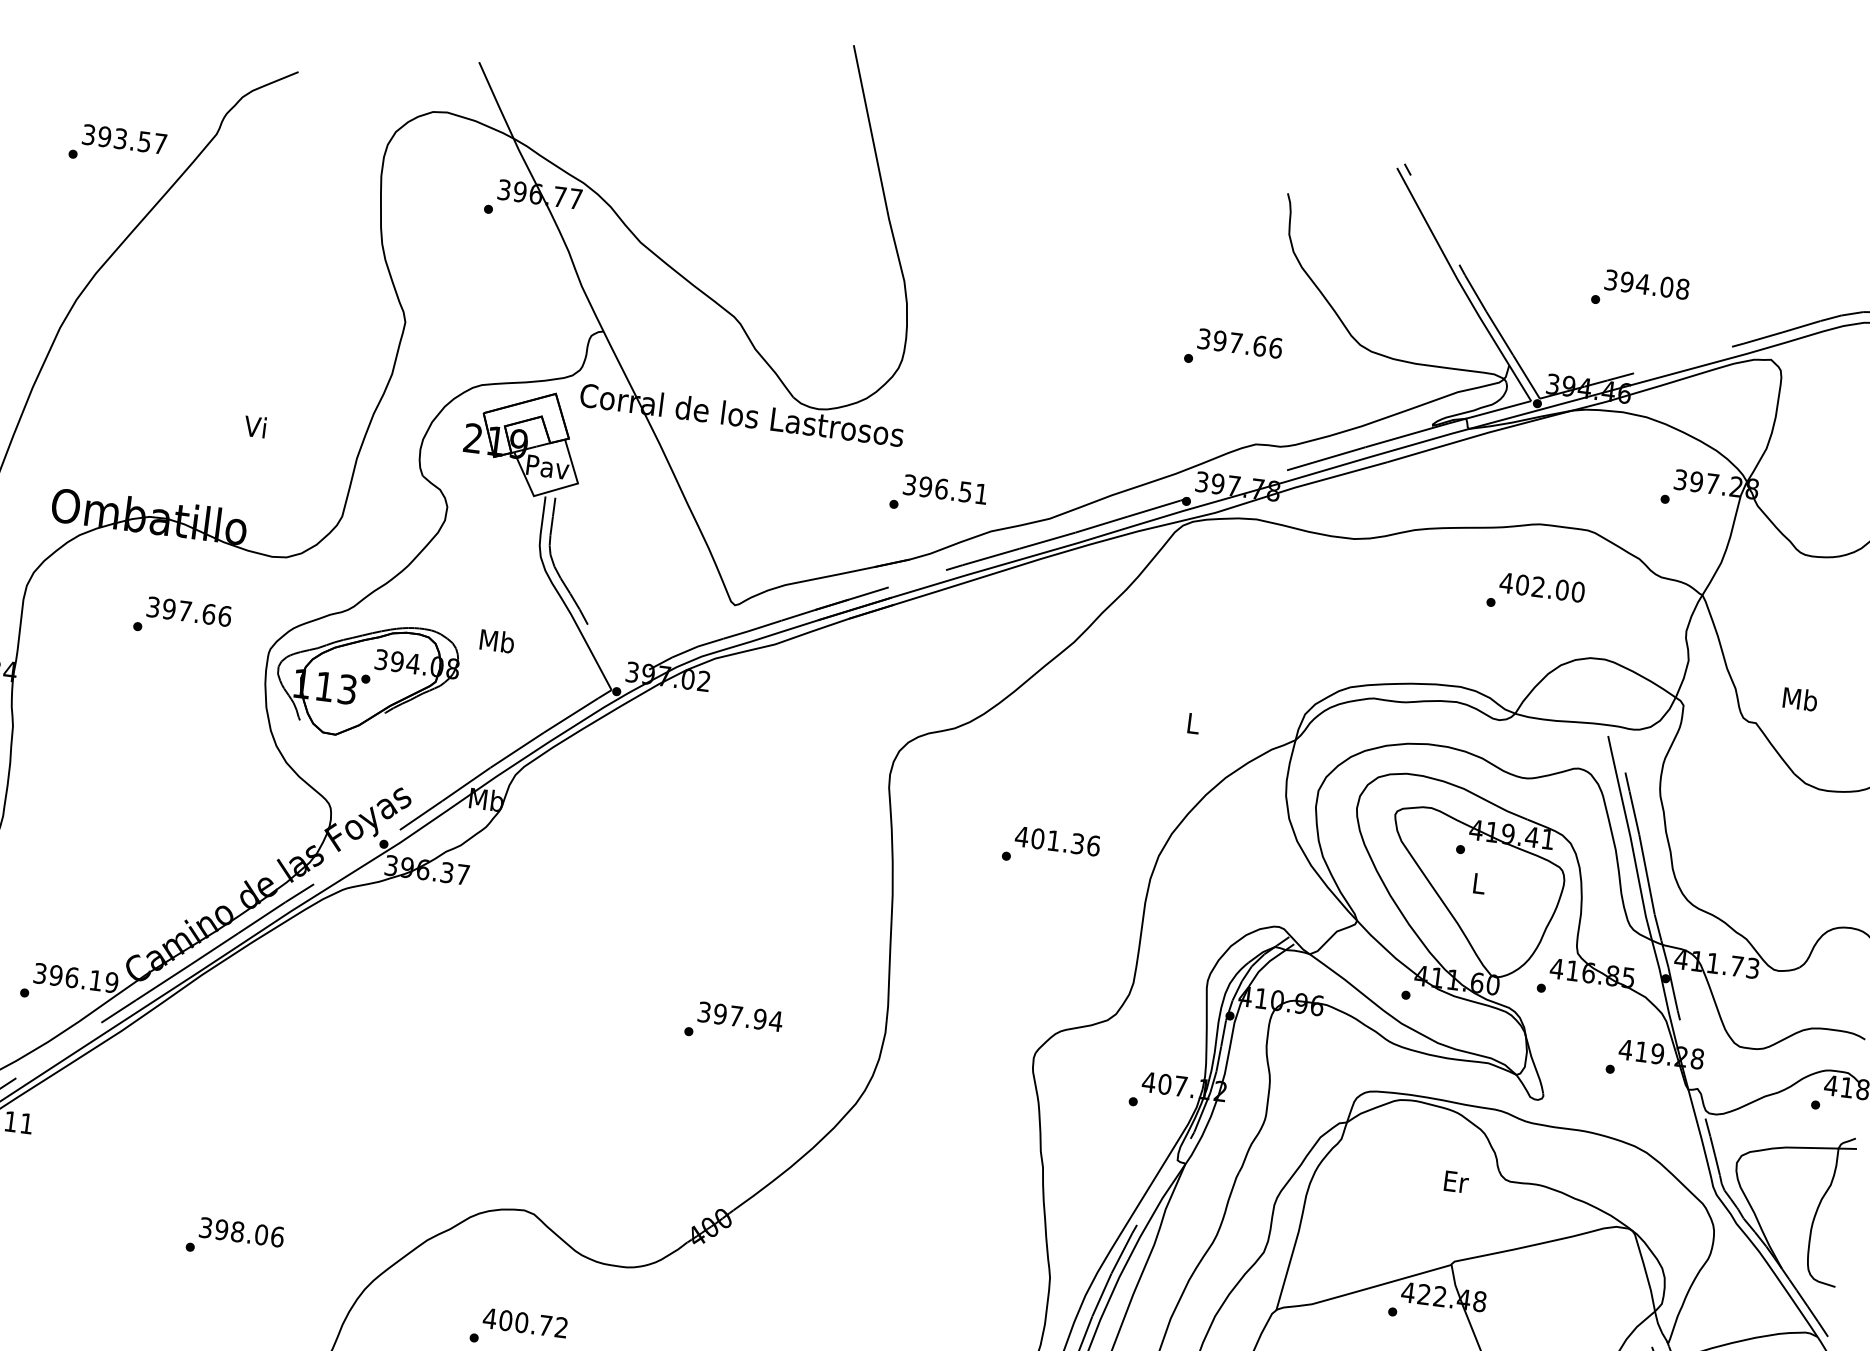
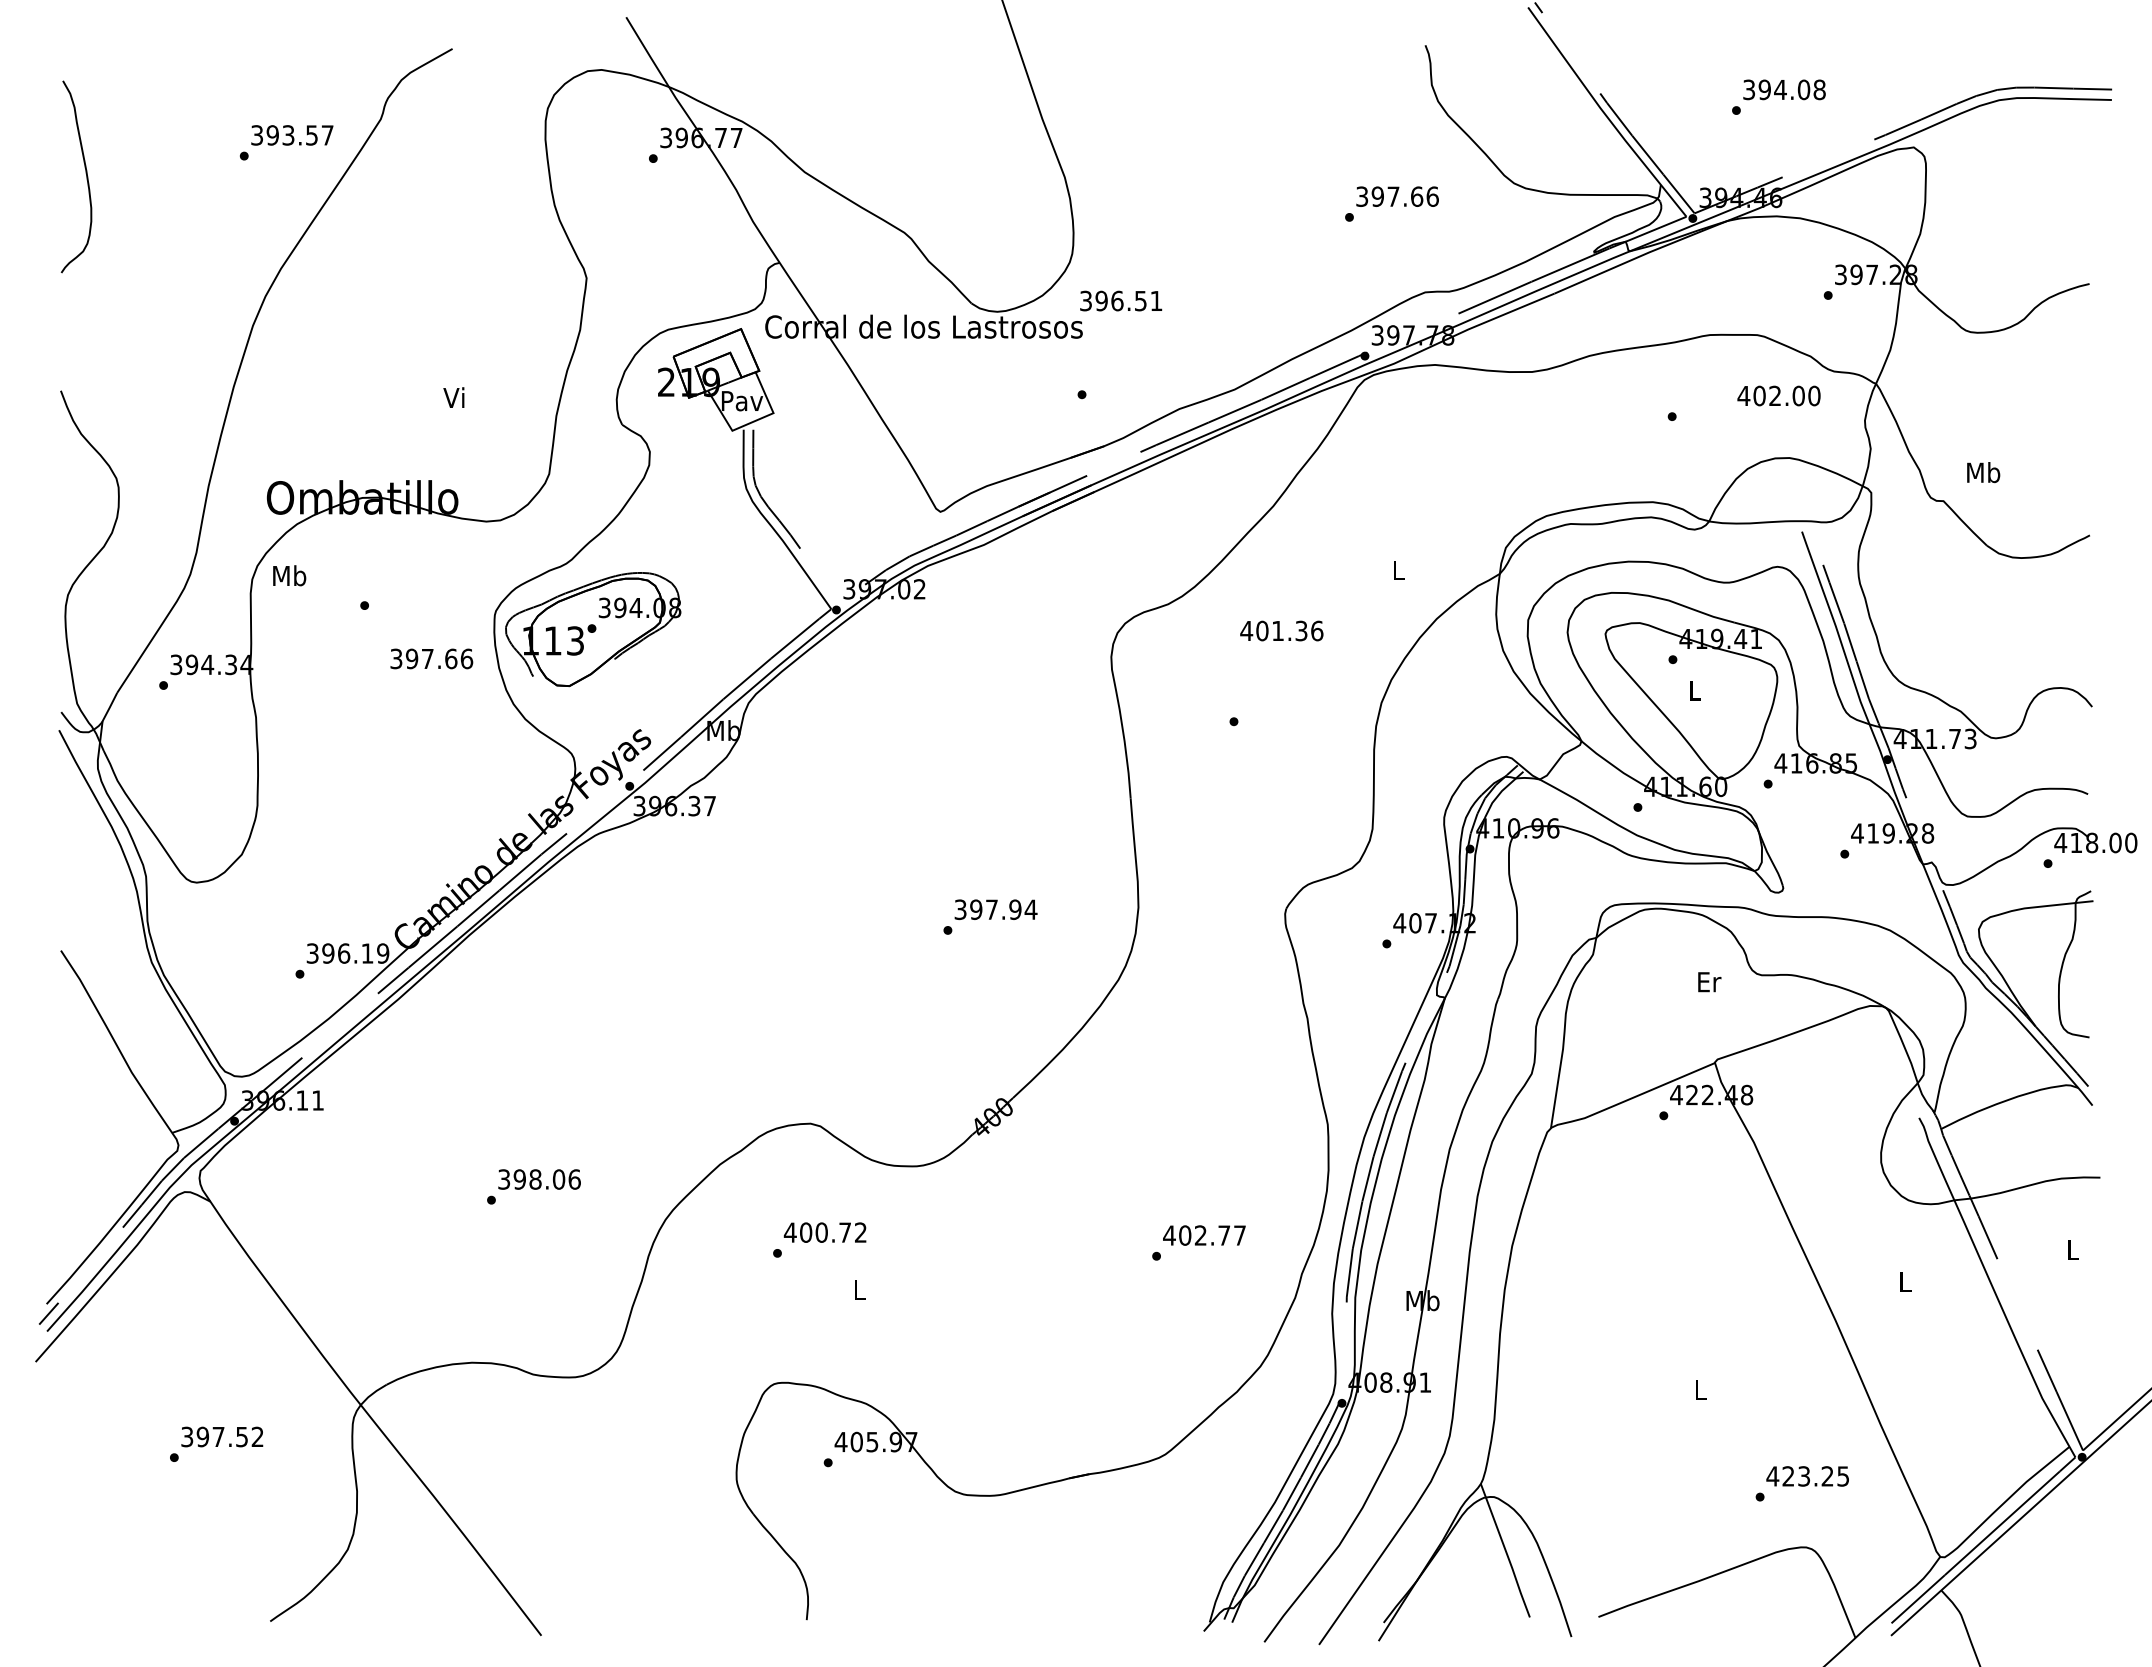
text: (945, 489) -> (1121, 300), moved
text: (1541, 587) -> (1778, 395), moved
text: (189, 611) -> (431, 658), moved
text: (497, 640) -> (289, 575), moved
text: (1057, 840) -> (1281, 630), moved

